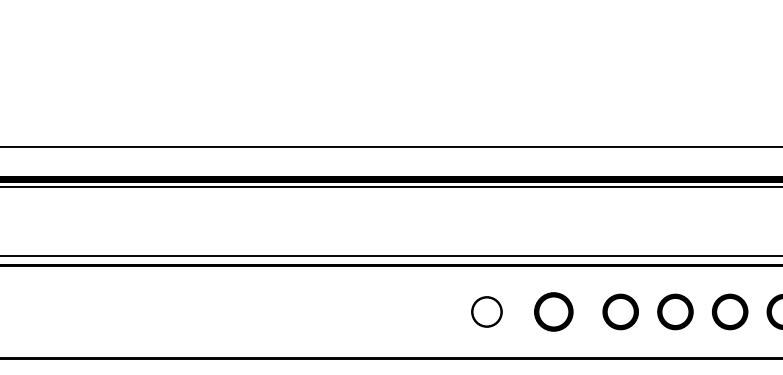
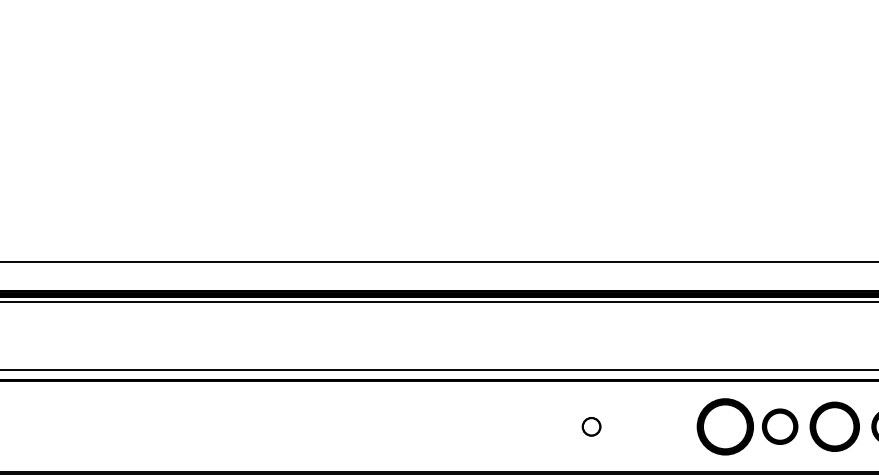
part: (486, 311) -> (591, 426), size x0.6
part: (553, 311) -> (658, 426), removed
part: (620, 311) -> (725, 426), size x1.6
part: (729, 311) -> (834, 426), size x1.4

